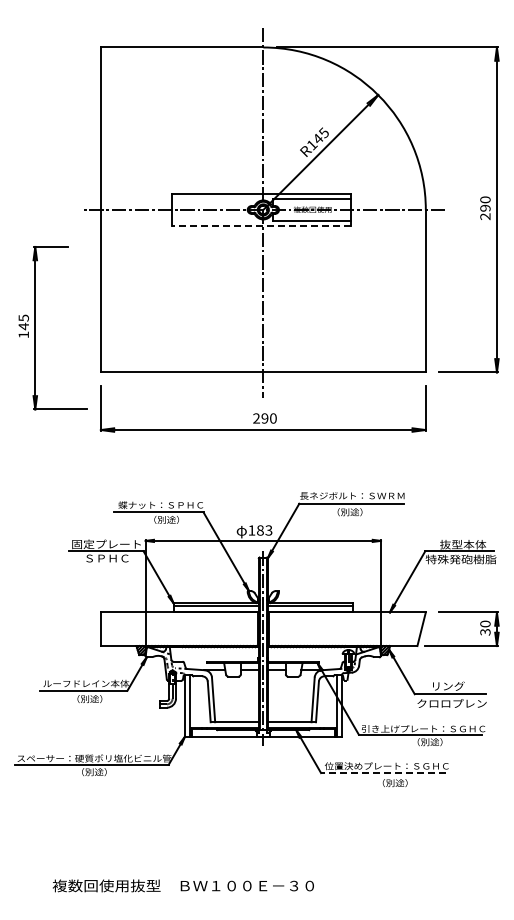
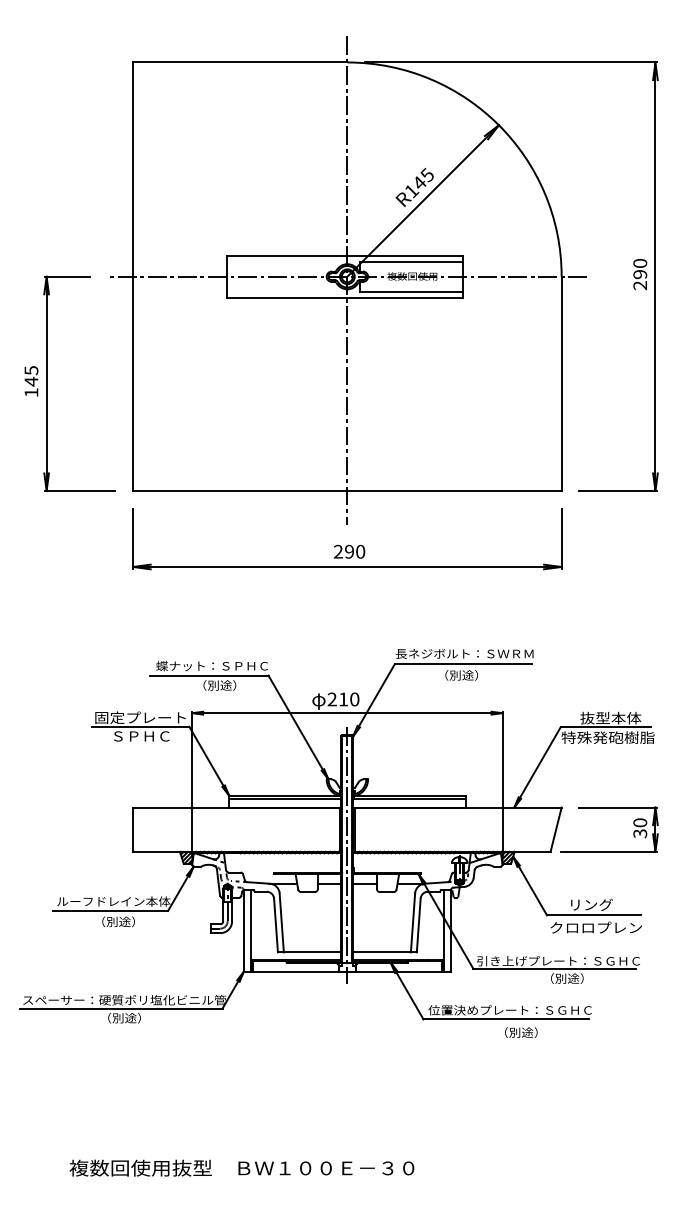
line: (261, 225) -> (344, 297), dashed -> solid
part: (35, 328) -> (46, 384), moved
text: (260, 530) -> (343, 699), 183 -> 210
line: (383, 773) -> (505, 1019), dashed -> solid

